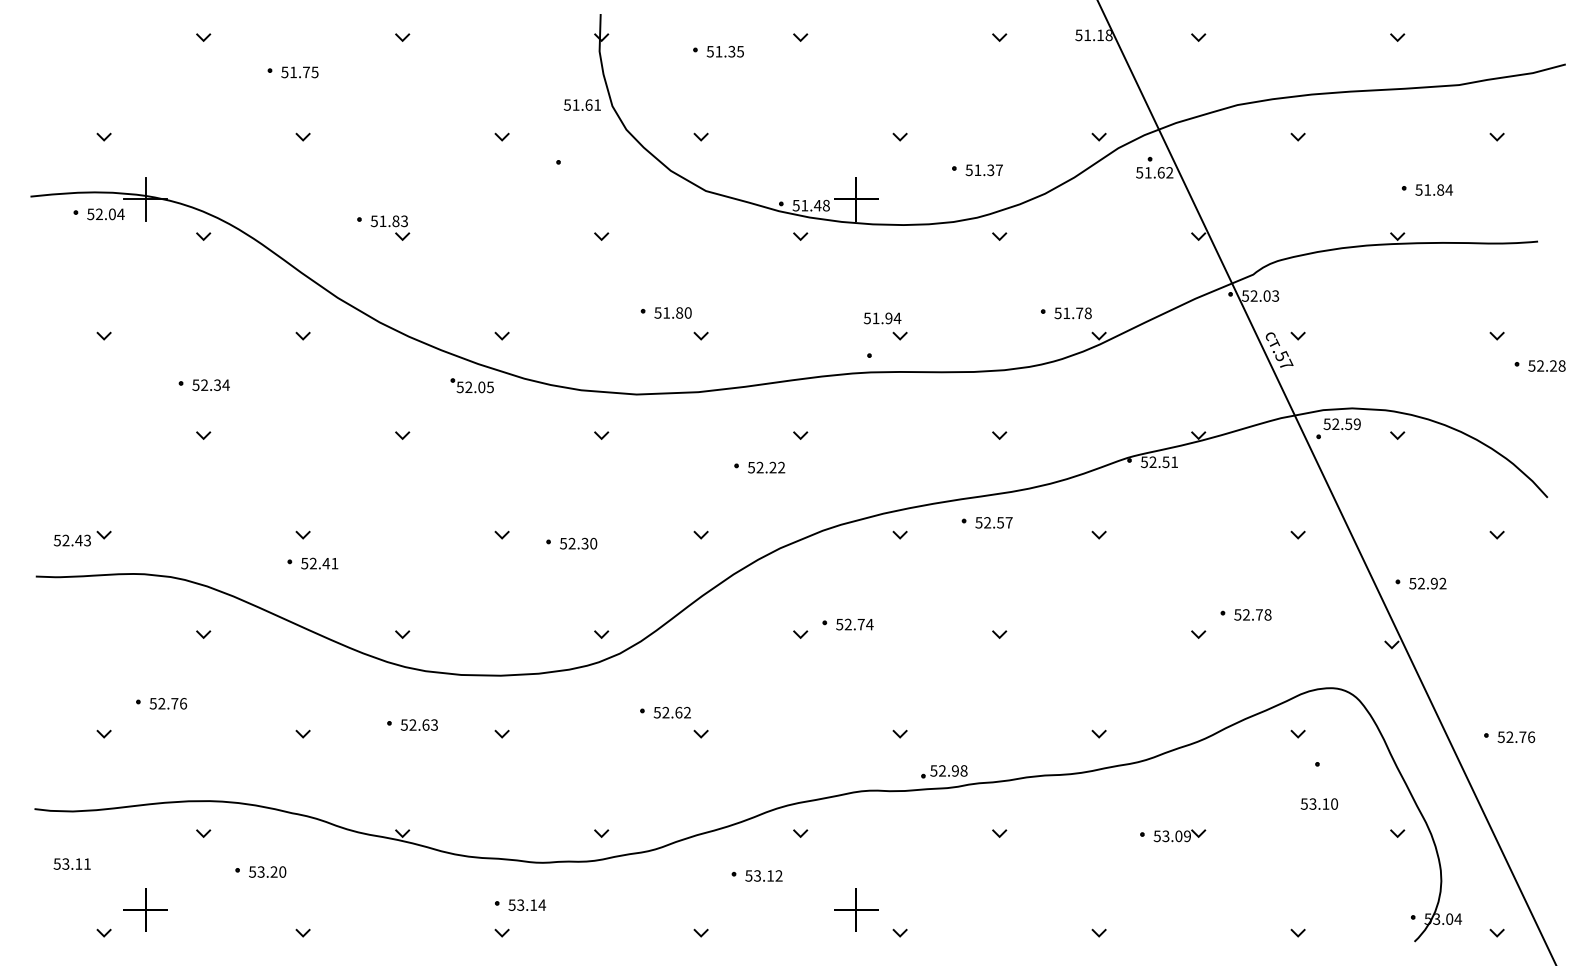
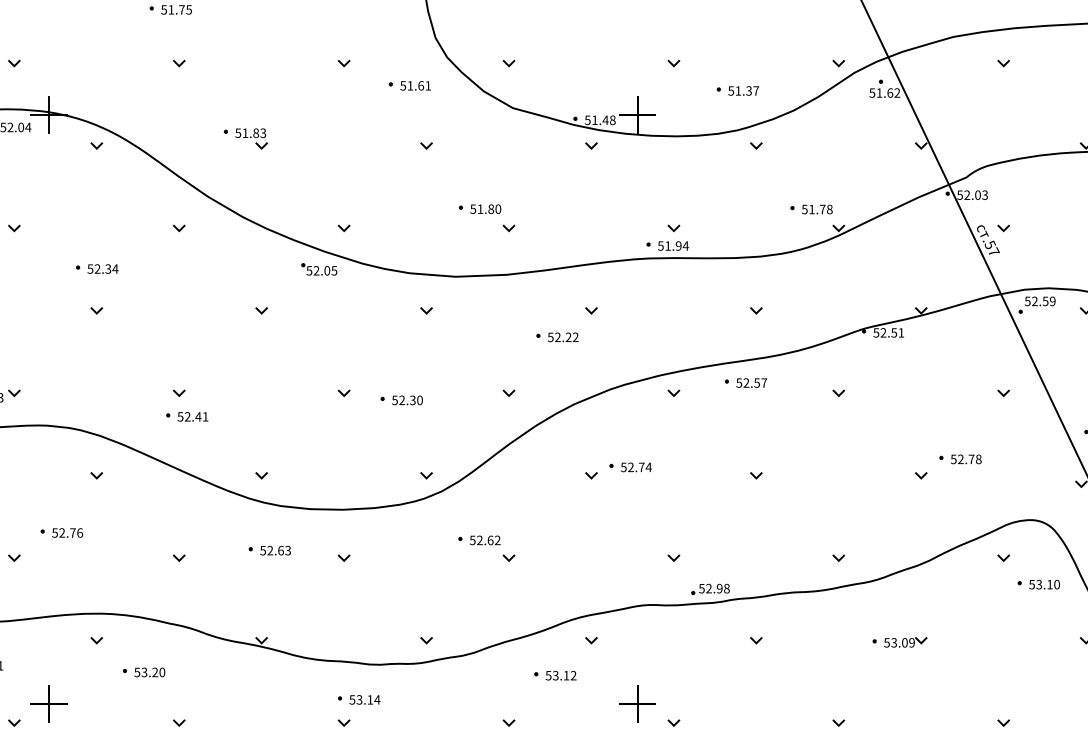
text: (581, 104) -> (414, 85), moved
text: (882, 318) -> (673, 246), moved
text: (1319, 803) -> (1044, 584), moved

